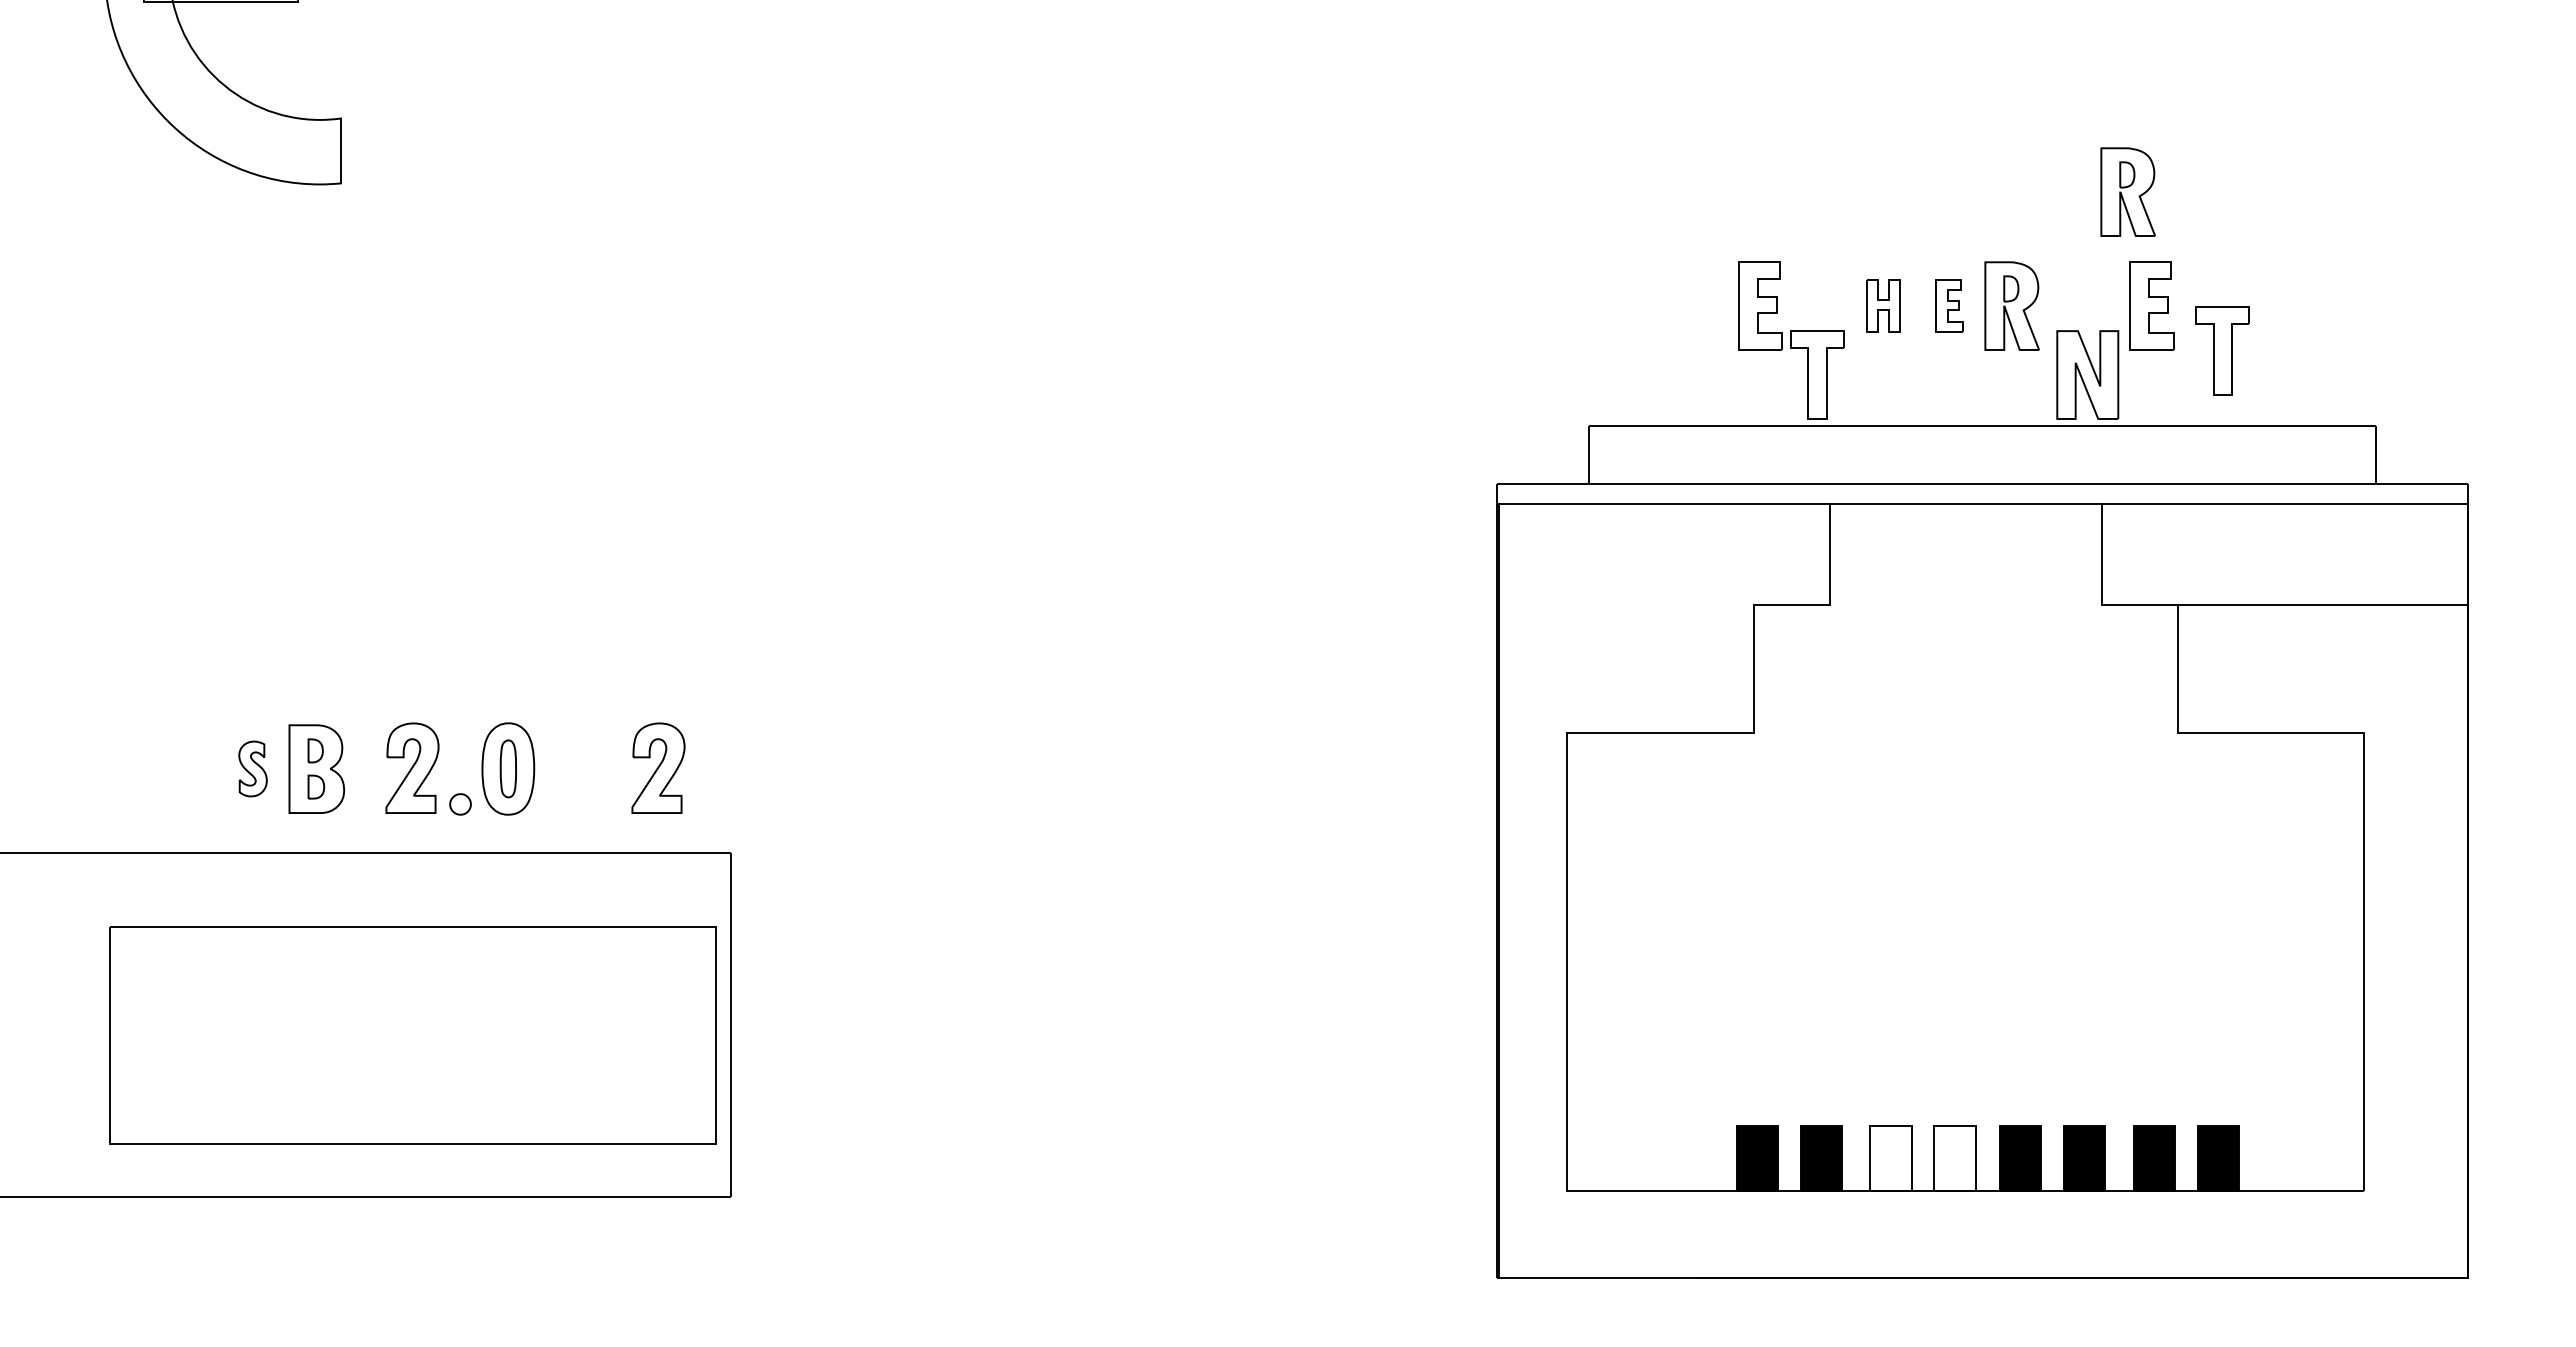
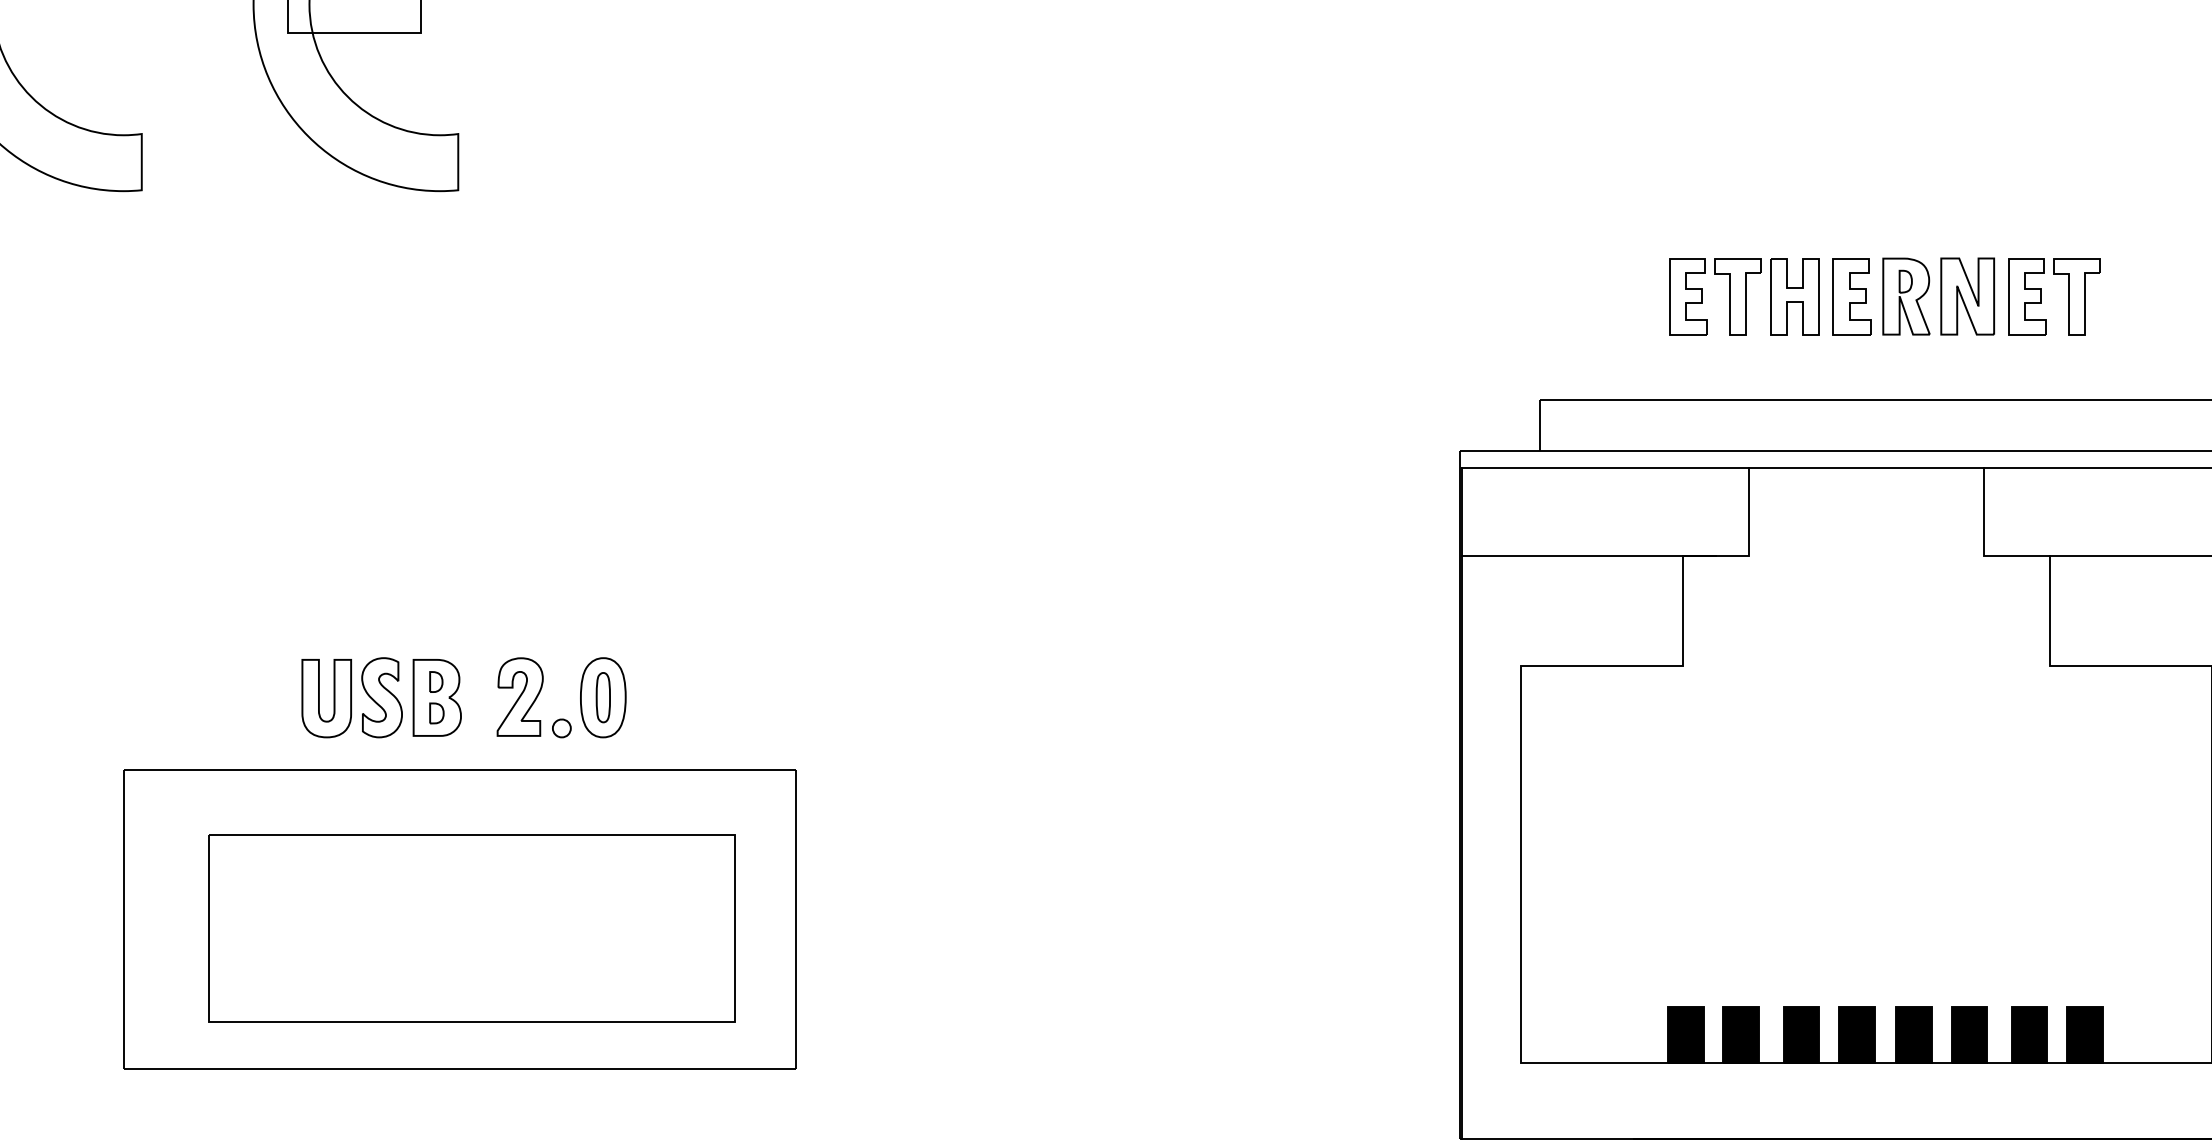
part: (2127, 191) -> (2006, 197), removed
part: (1883, 305) -> (1795, 296), size x1.67
part: (1949, 305) -> (1852, 296), size x1.67
part: (2222, 350) -> (2076, 296), moved
part: (1817, 374) -> (1737, 296), moved
part: (2087, 374) -> (1967, 296), moved
line: (1645, 605) -> (1588, 556), added
part: (658, 767) -> (733, 696), removed
part: (252, 768) -> (381, 697), size x1.67
part: (181, 769) -> (320, 698), added
part: (412, 1035) -> (471, 928), moved
fill: (1890, 1157) -> (1801, 1034), added
fill: (1954, 1157) -> (1856, 1034), added

